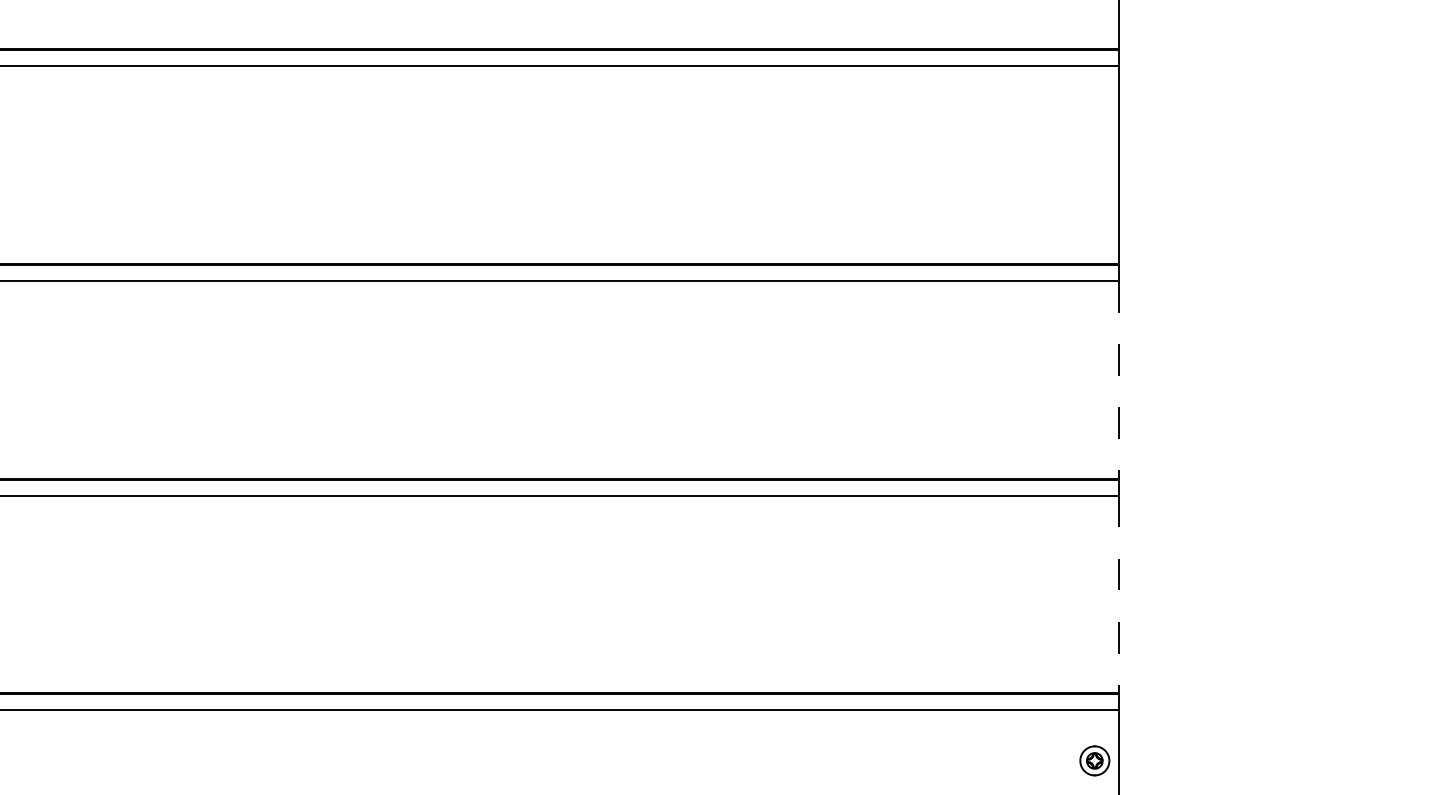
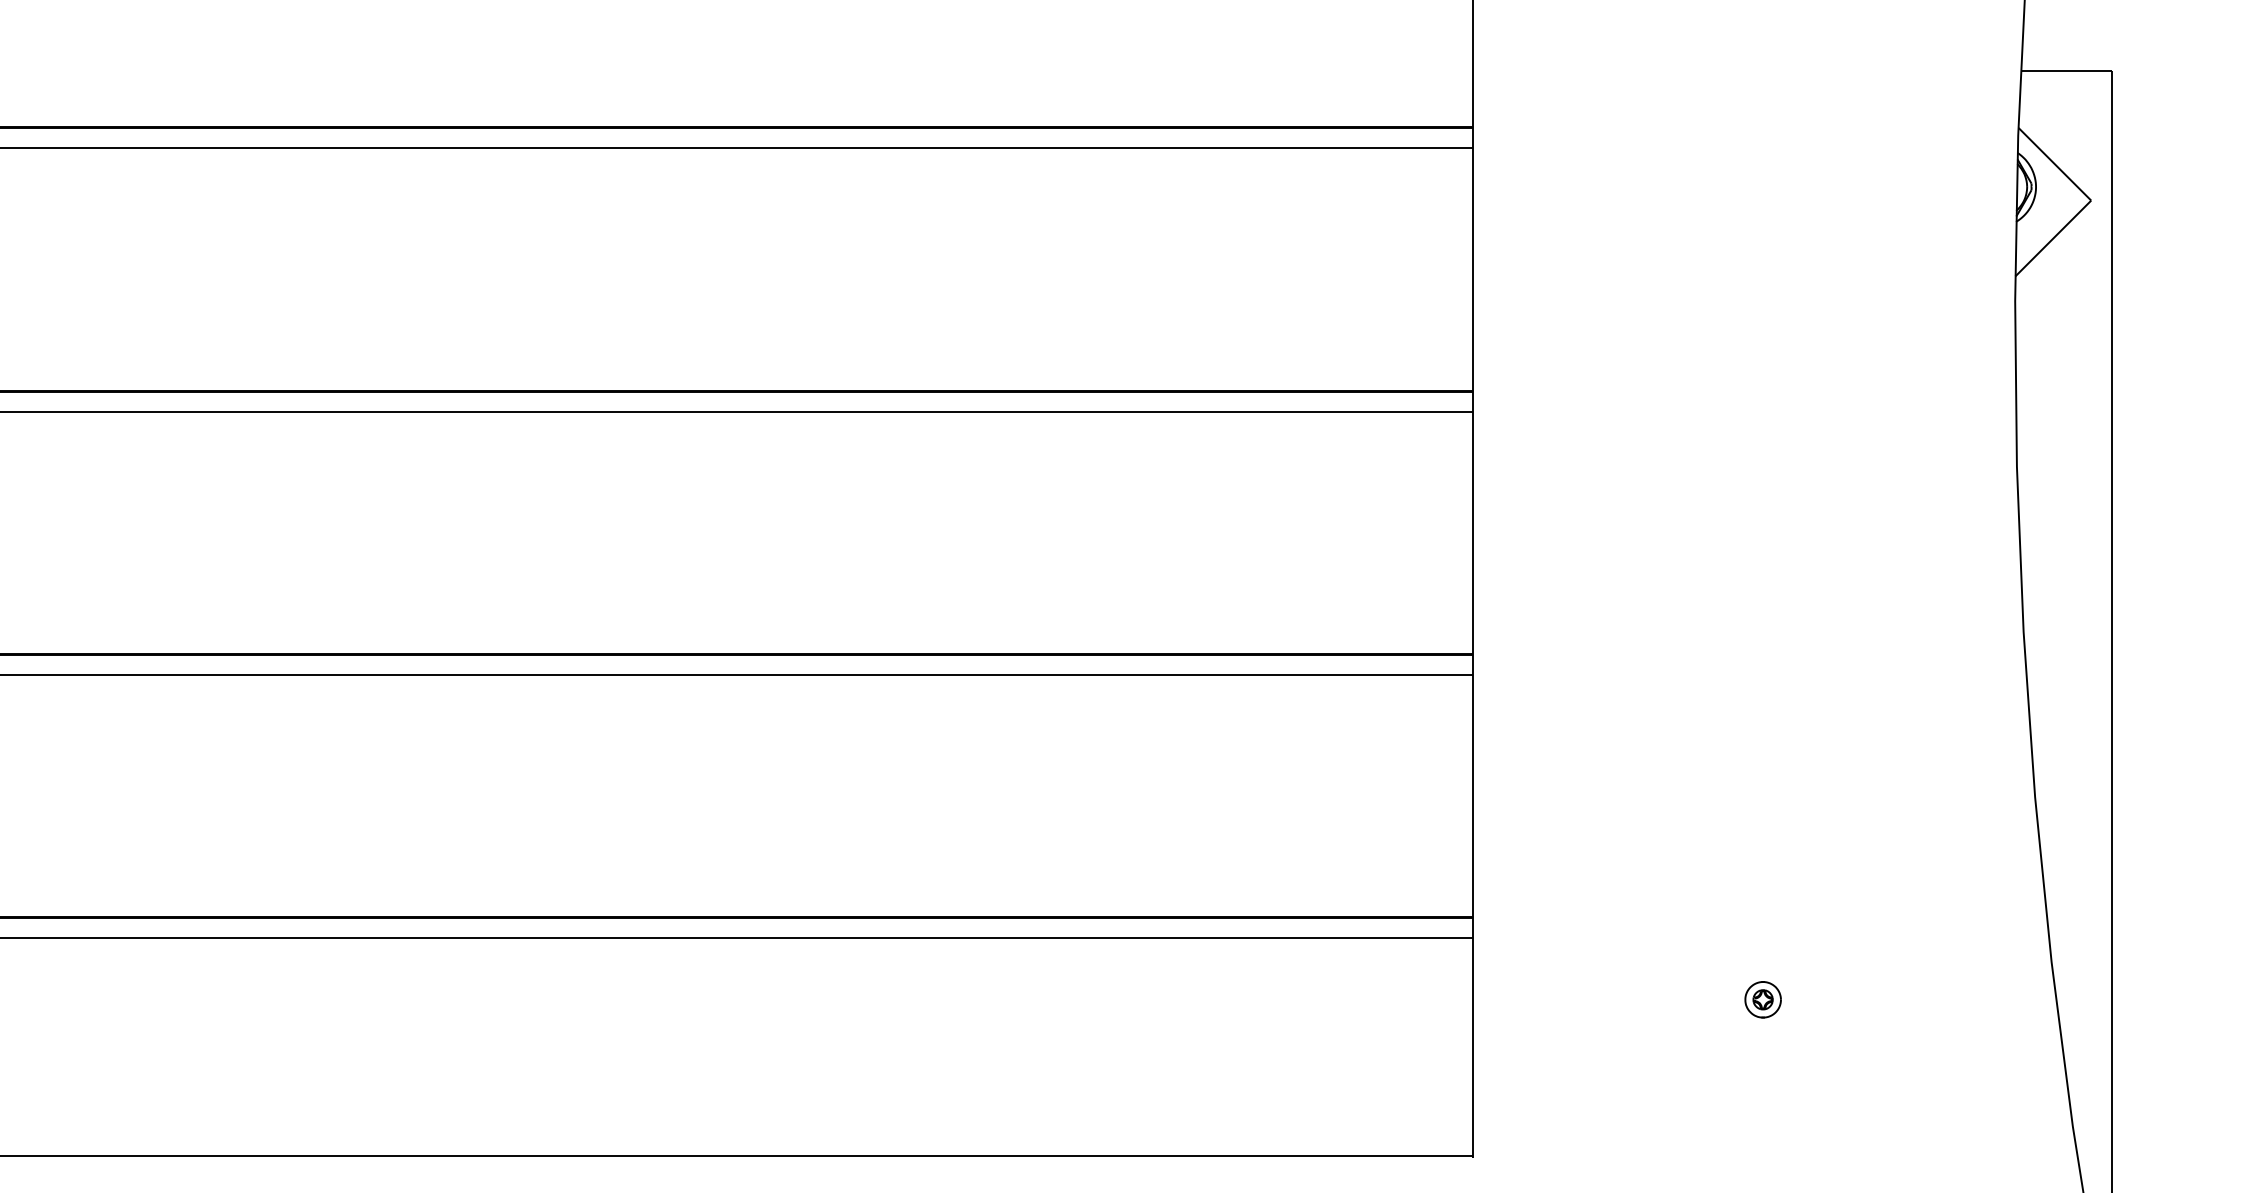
line: (1118, 380) -> (1472, 533), dashed -> solid
line: (1118, 595) -> (1472, 796), dashed -> solid
part: (1094, 760) -> (1762, 999), moved

